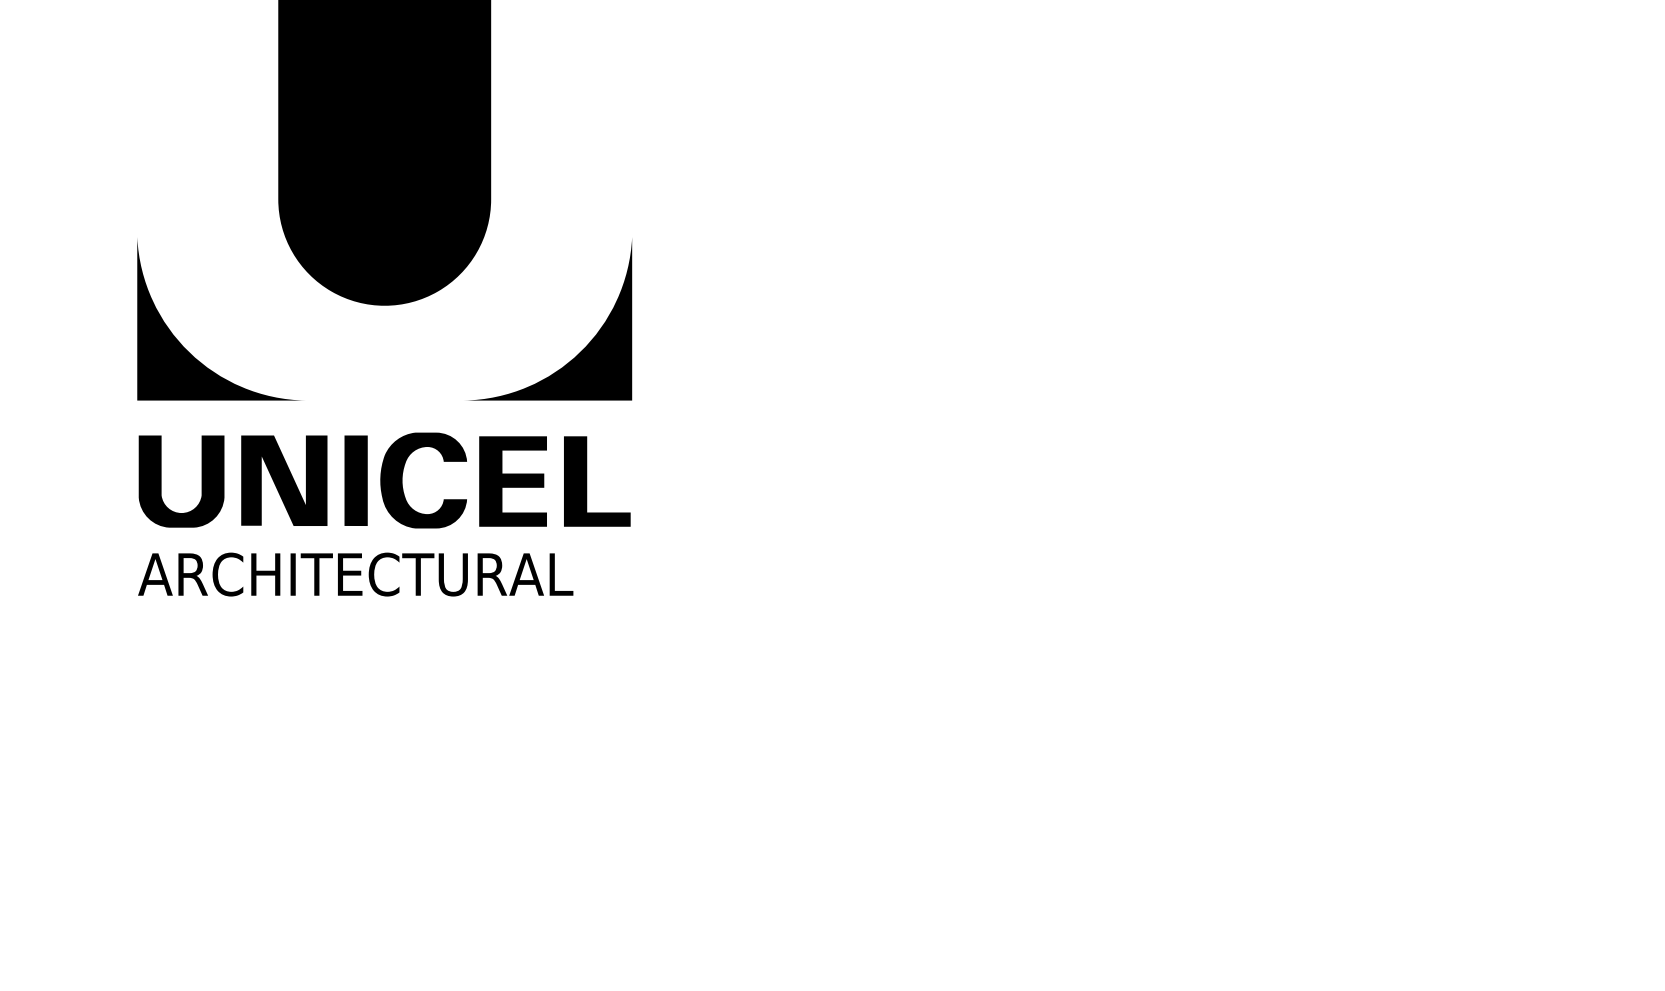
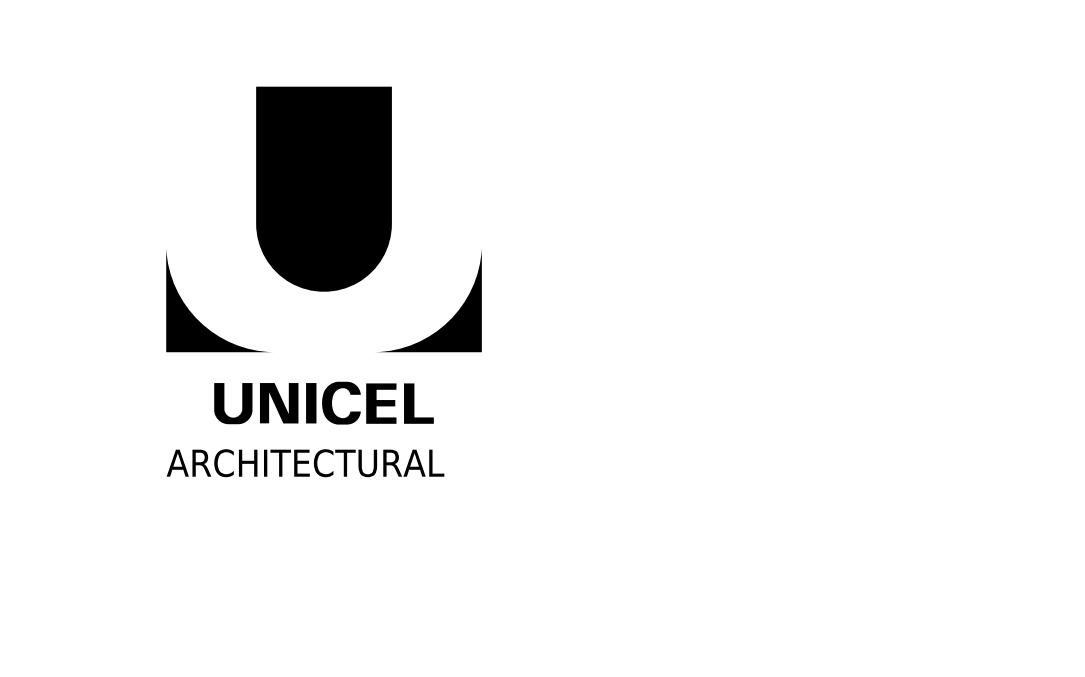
part: (383, 479) -> (323, 402), size x0.7

